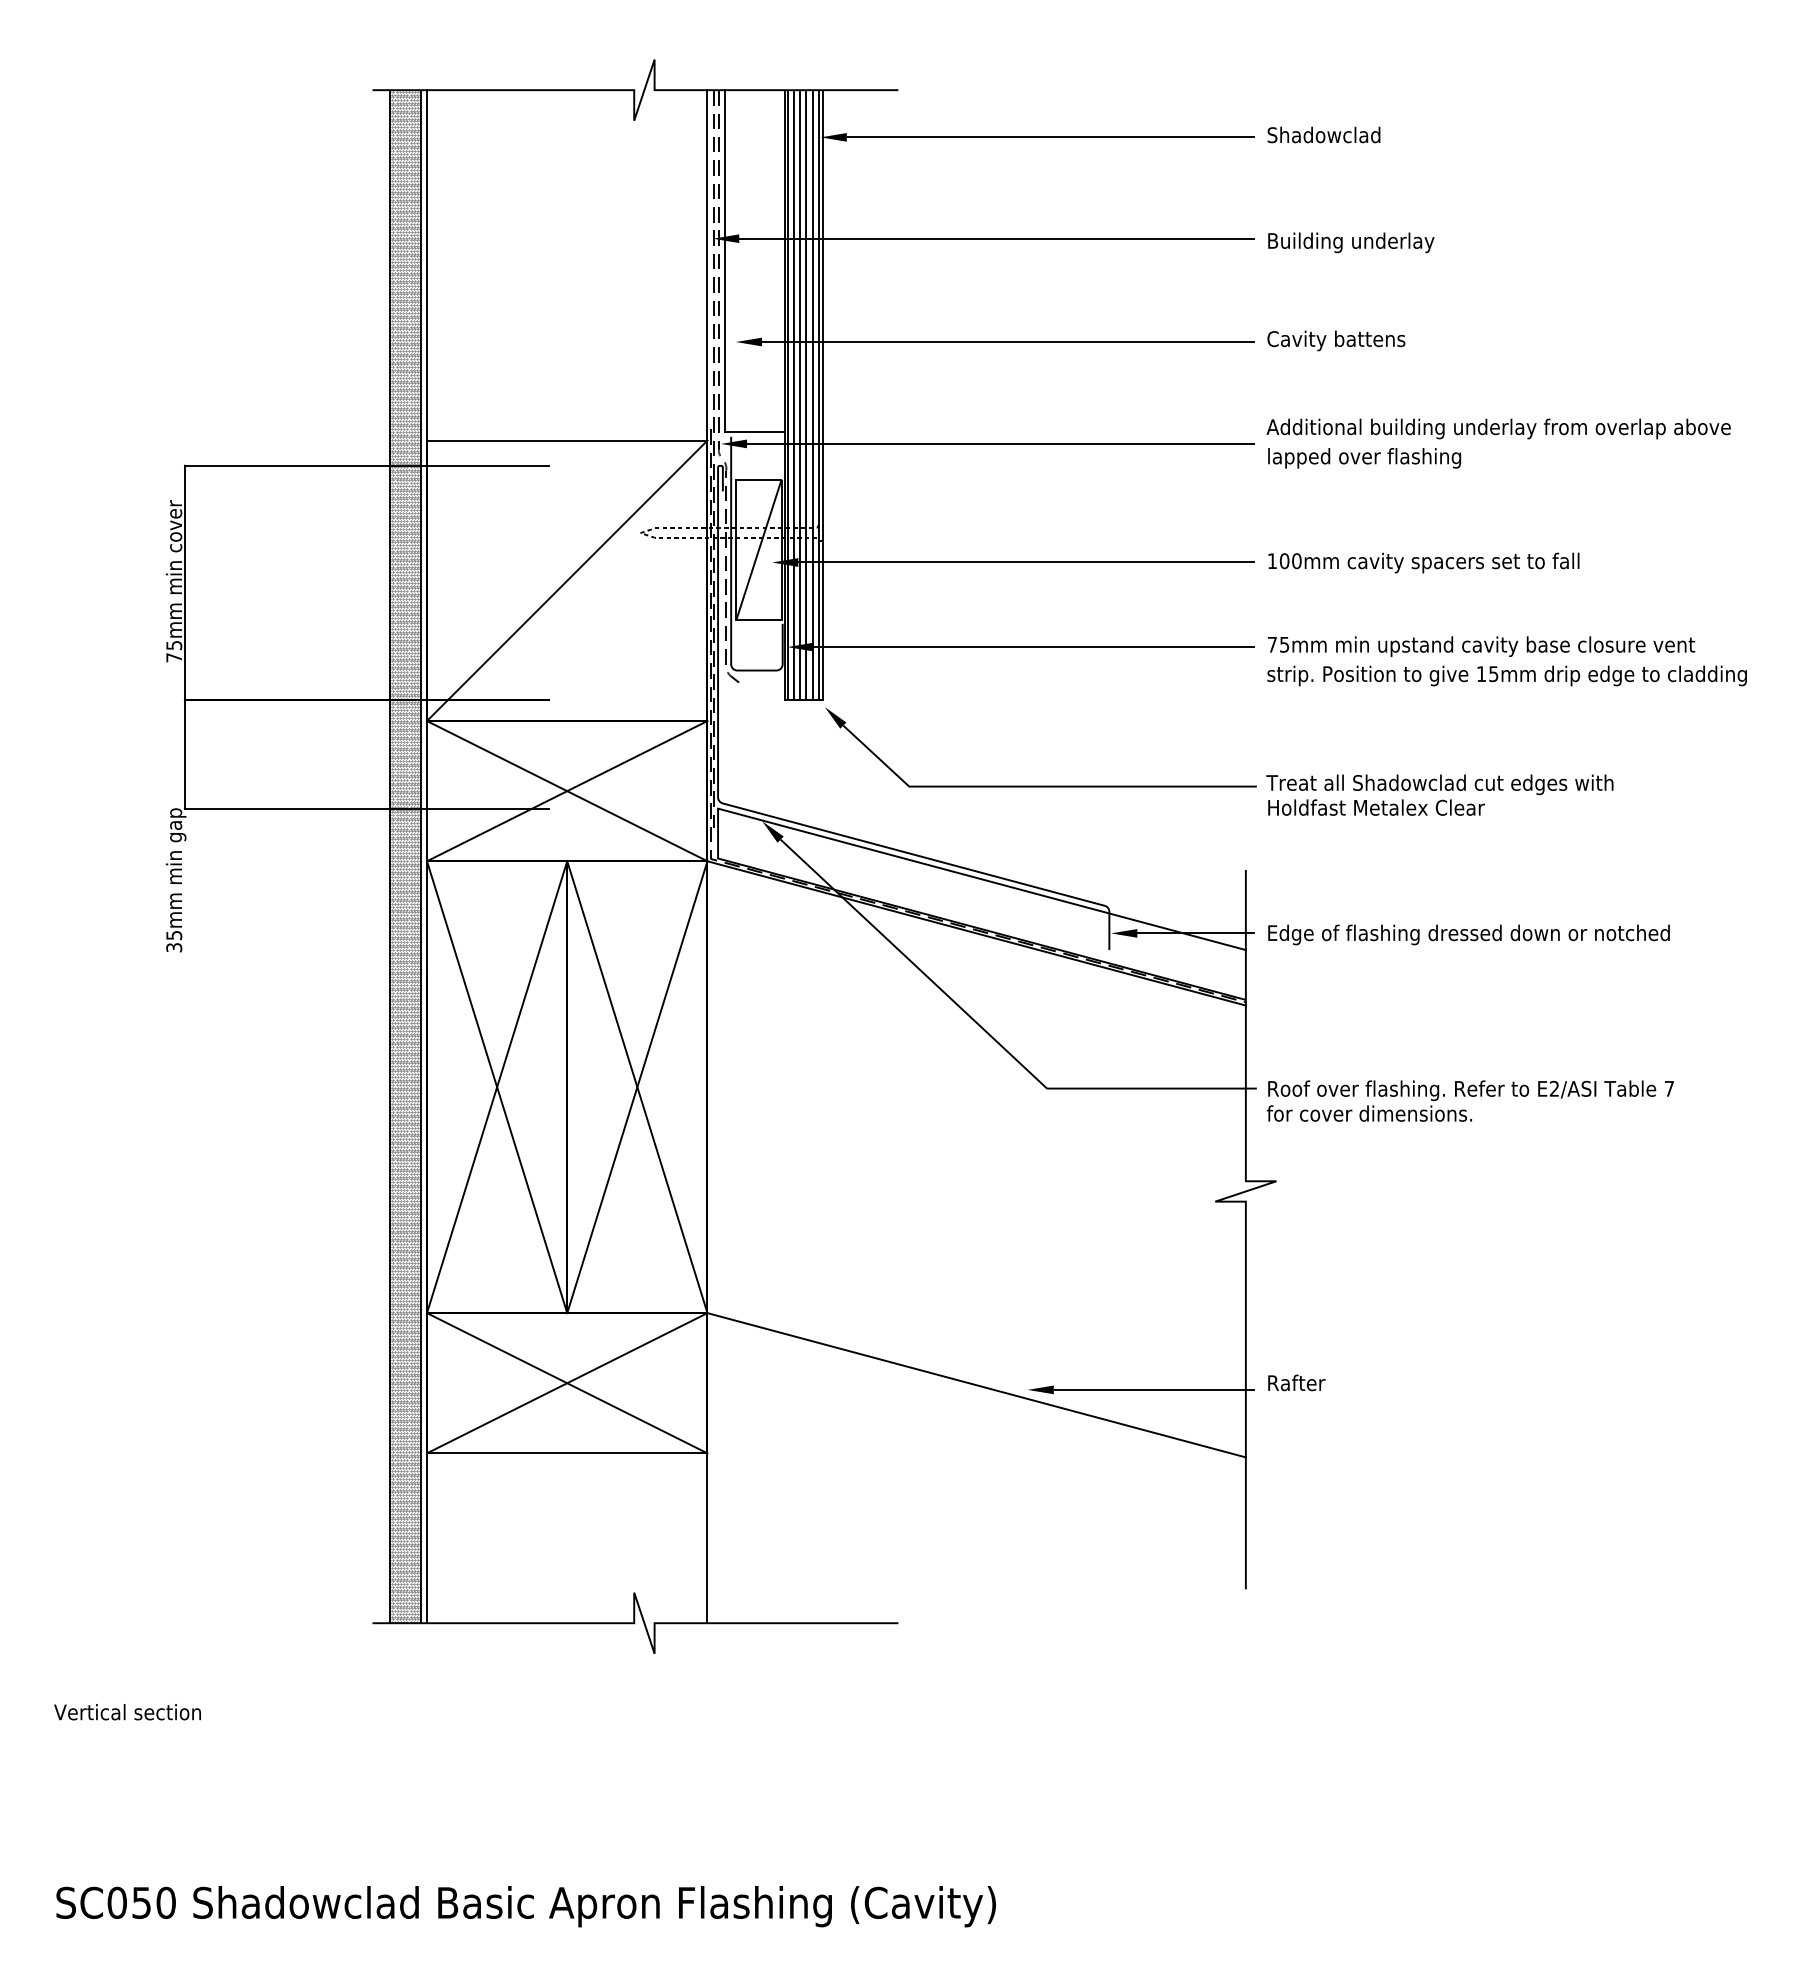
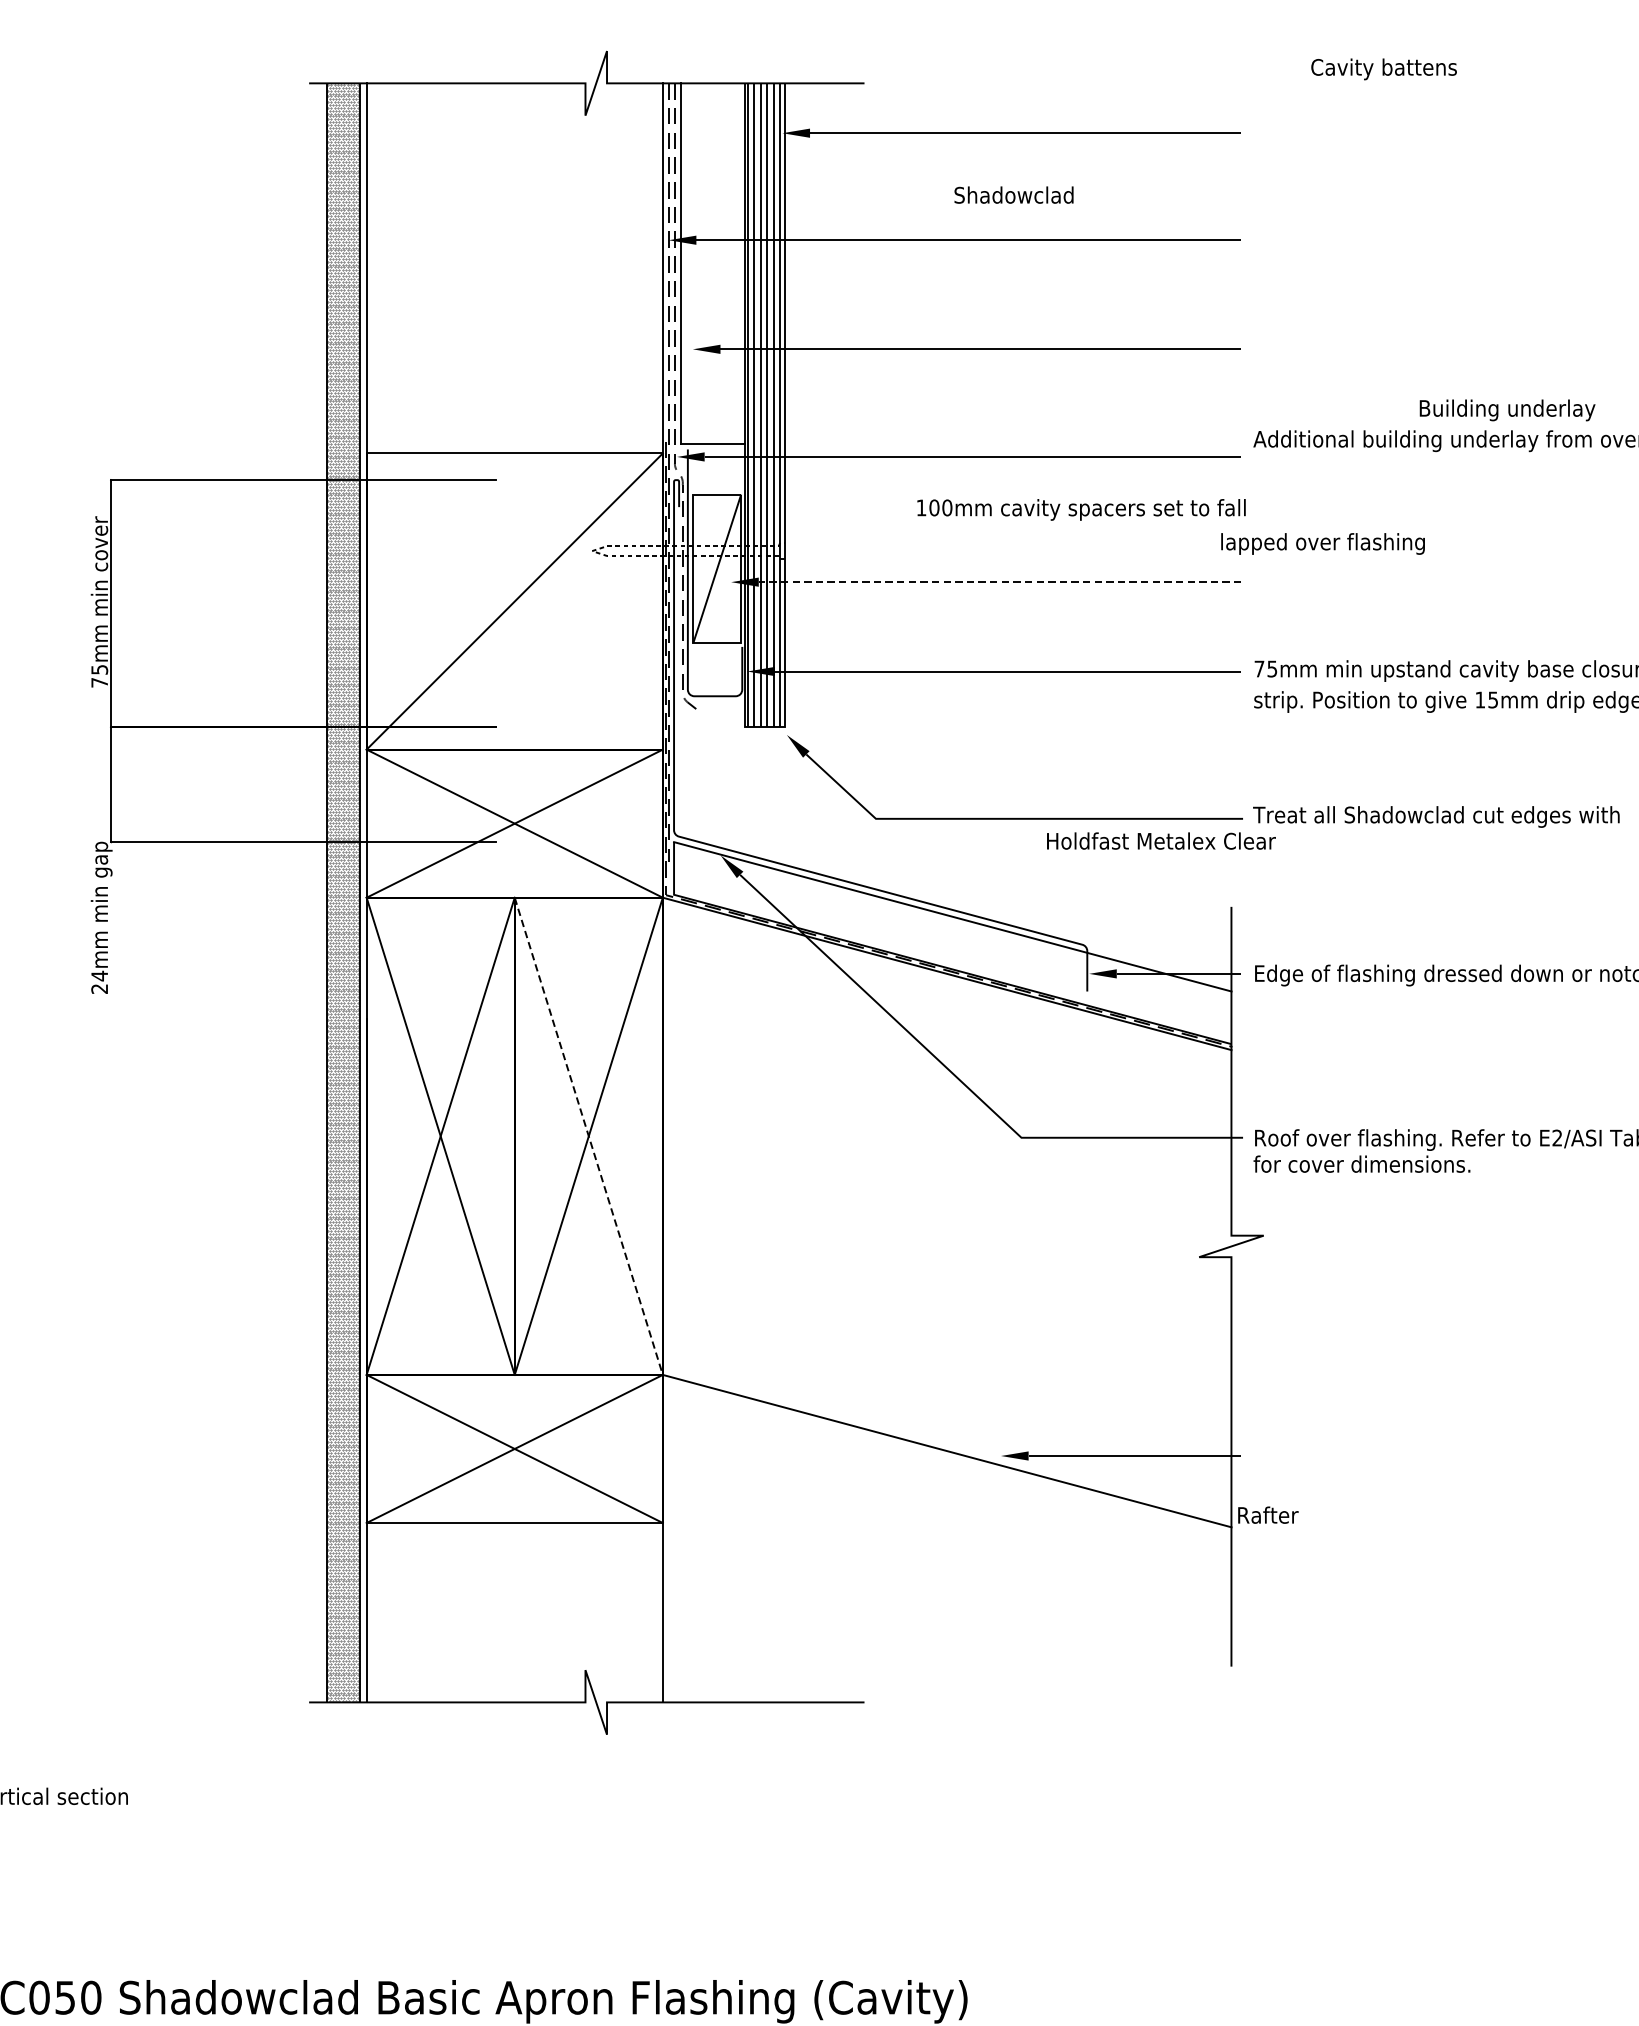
text: (1323, 134) -> (1013, 194), moved
text: (1351, 242) -> (1507, 410), moved
text: (1336, 340) -> (1384, 68), moved
text: (1364, 458) -> (1322, 544), moved
line: (1026, 562) -> (999, 582), solid -> dashed
text: (1423, 562) -> (1081, 509), moved
text: (1376, 807) -> (1161, 840), moved
text: (174, 941) -> (99, 982), 35mm -> 24mm
line: (637, 1087) -> (588, 1136), solid -> dashed
text: (1296, 1382) -> (1268, 1514), moved

